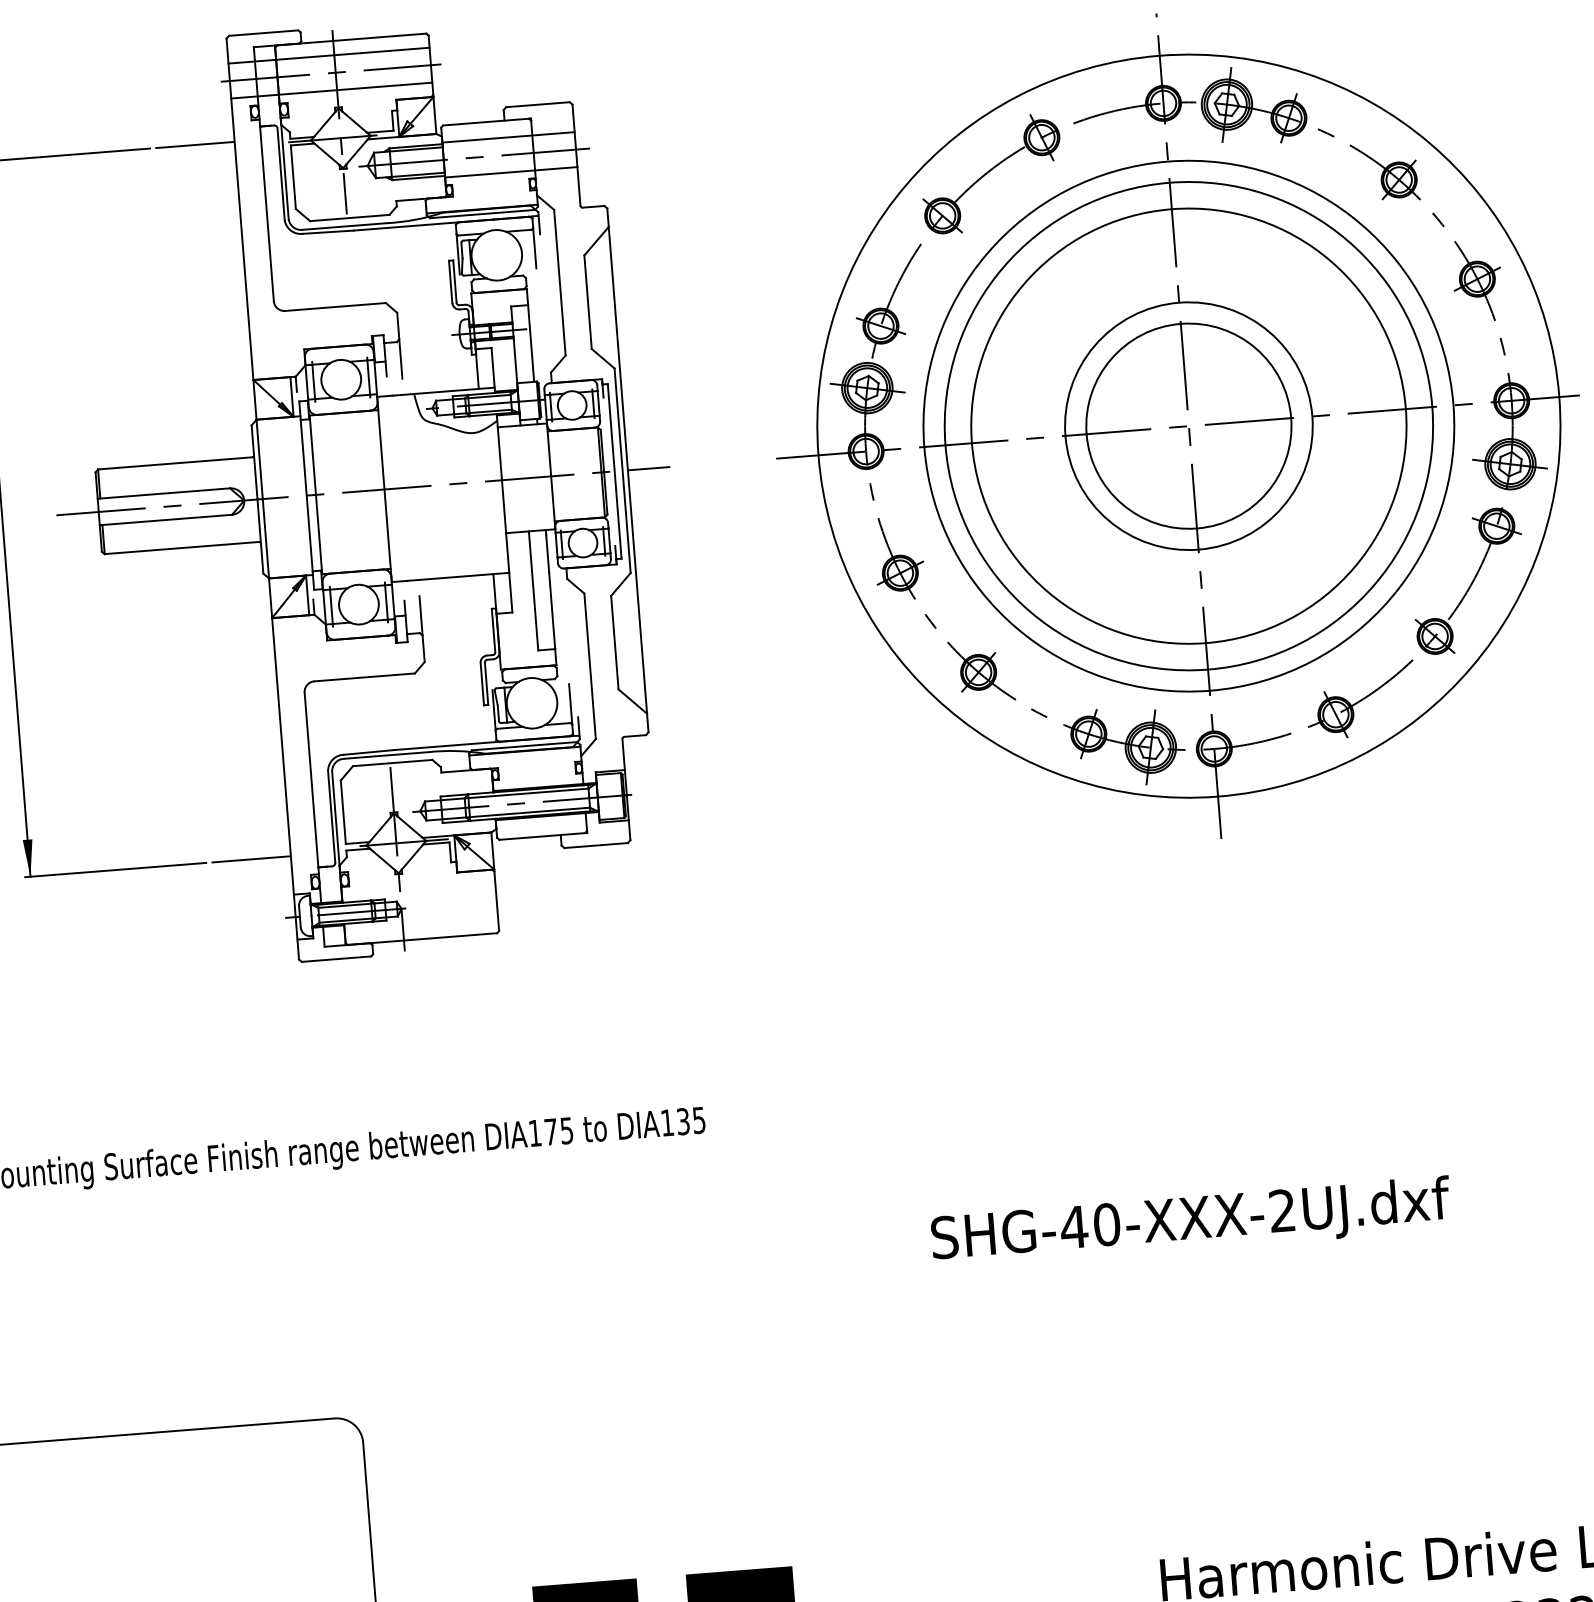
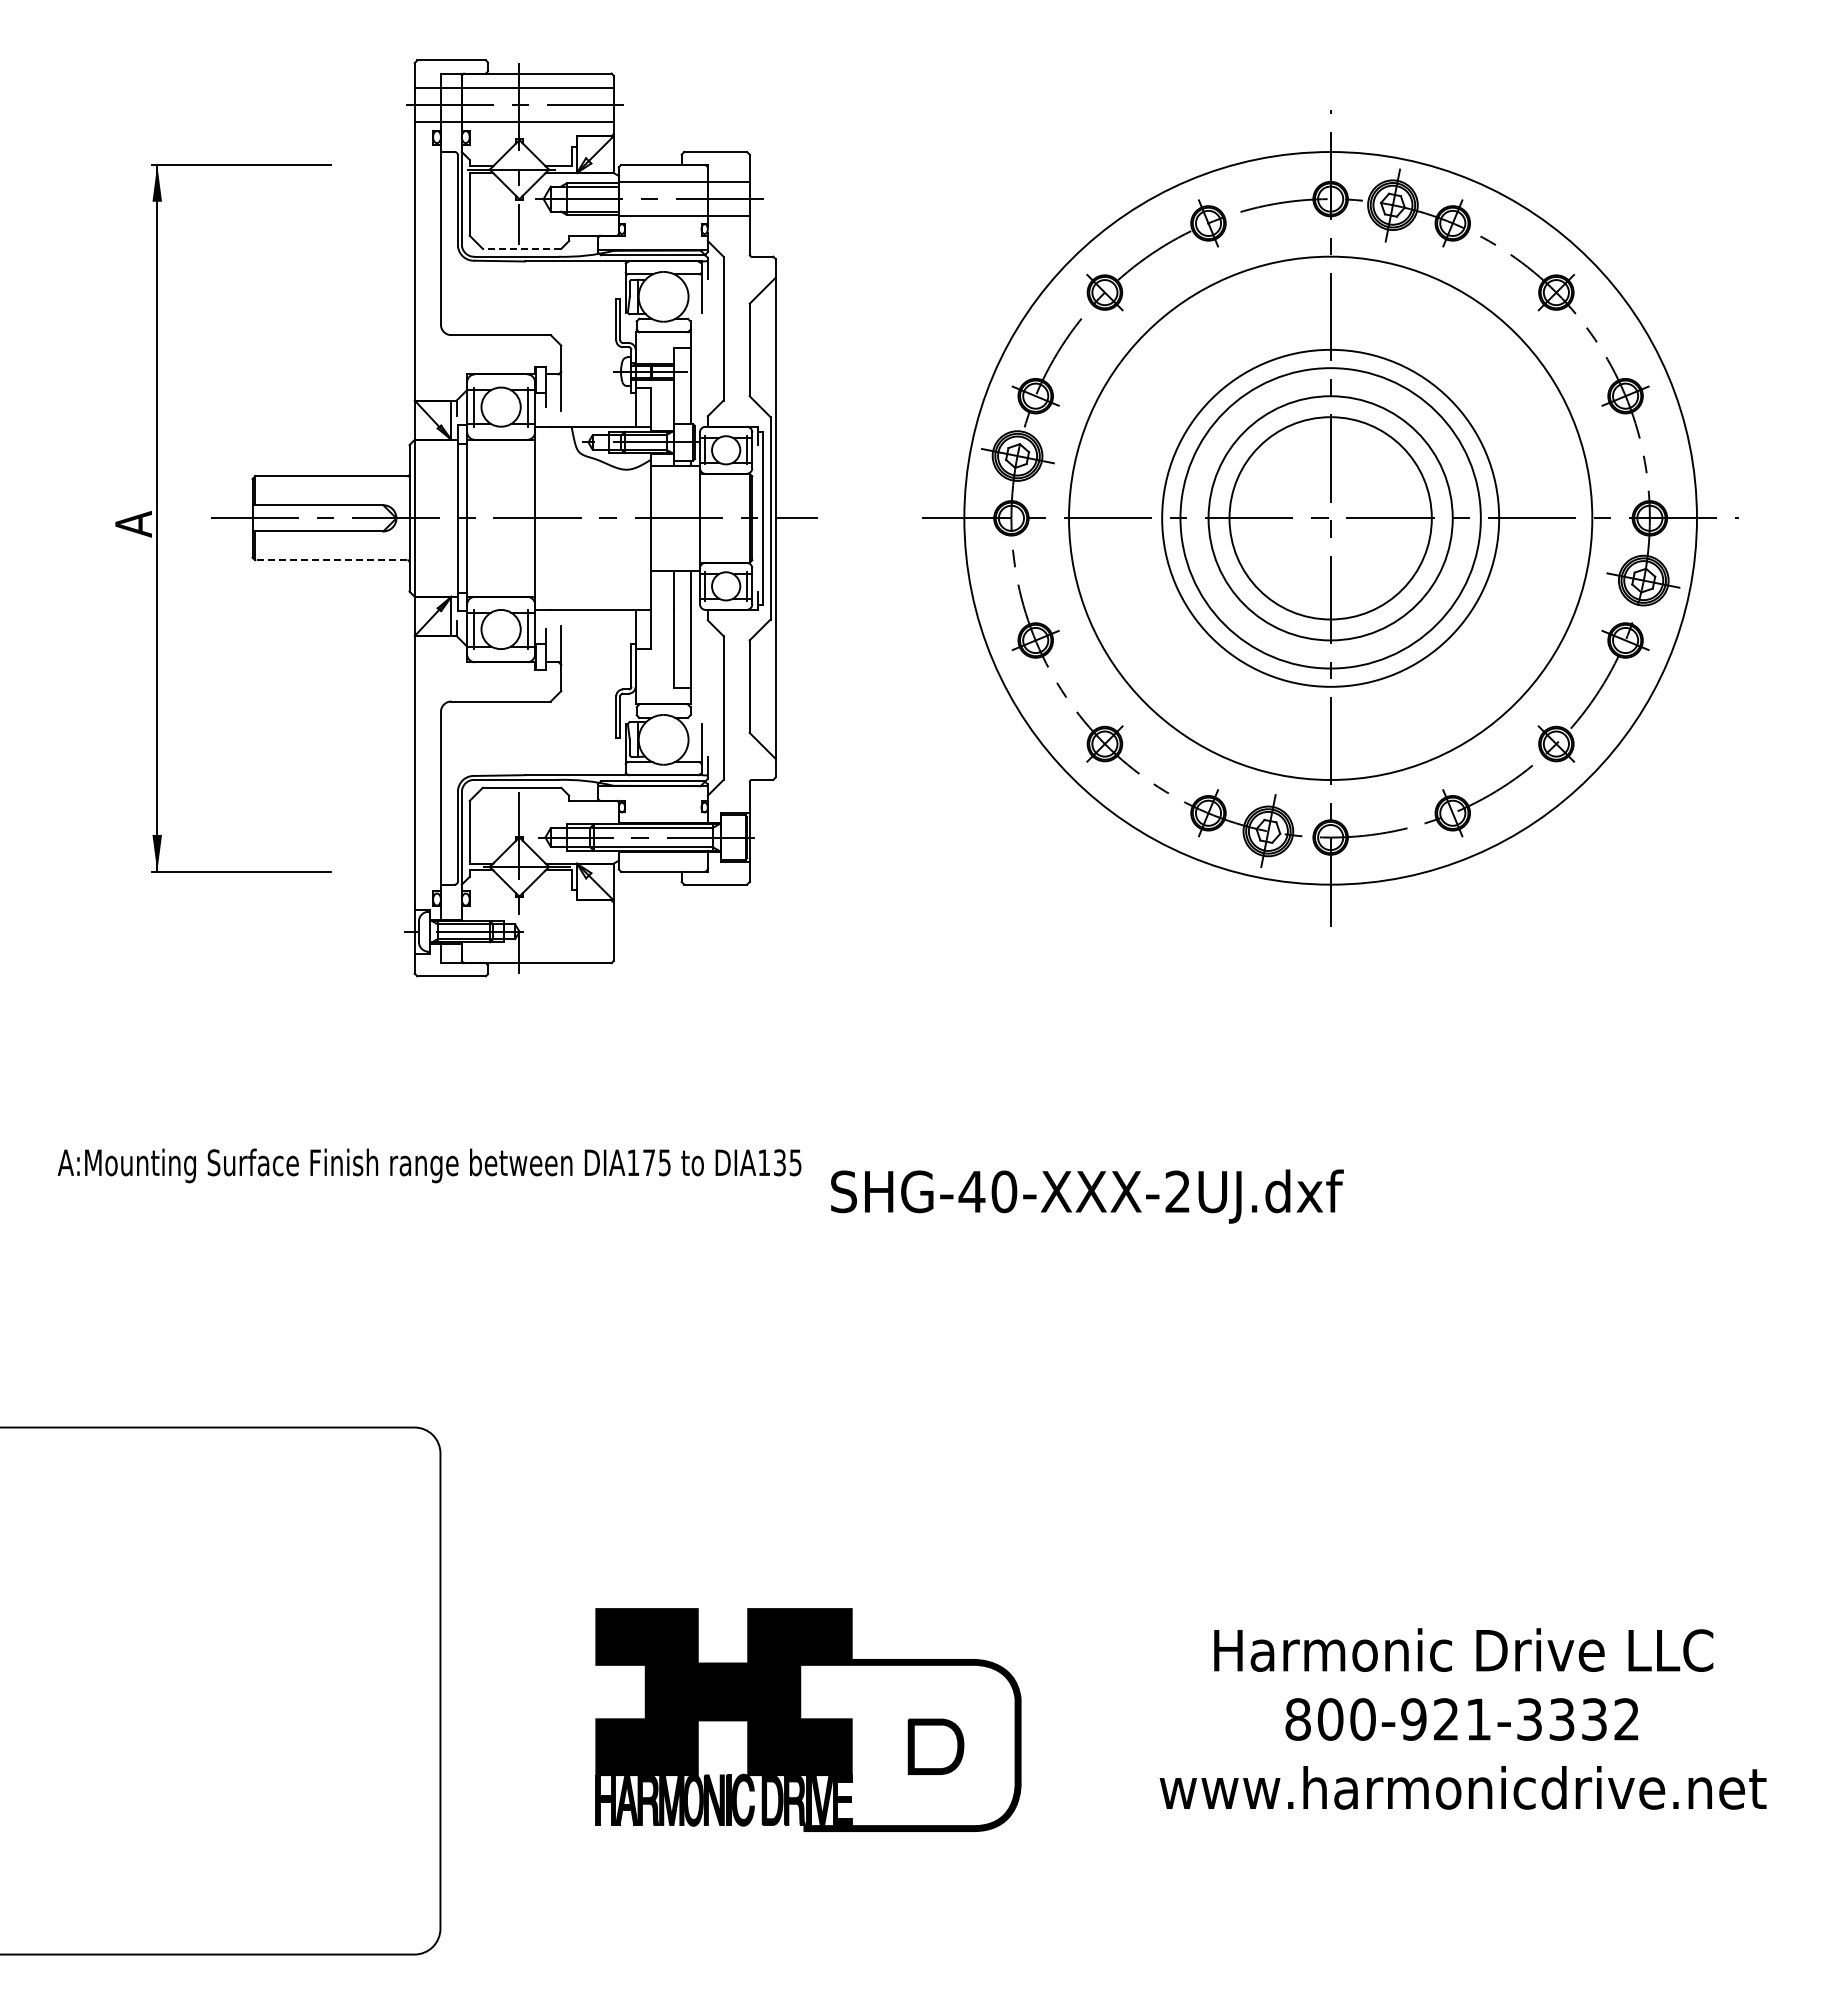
line: (194, 145) -> (375, 165), removed
line: (349, 217) -> (521, 248), solid -> dashed
circle: (1188, 425) -> (1330, 517), size x0.7
circle: (1188, 426) -> (1330, 518), size x0.7
line: (180, 548) -> (330, 560), solid -> dashed
line: (251, 859) -> (375, 871), removed
text: (1191, 1222) -> (1087, 1196), moved

